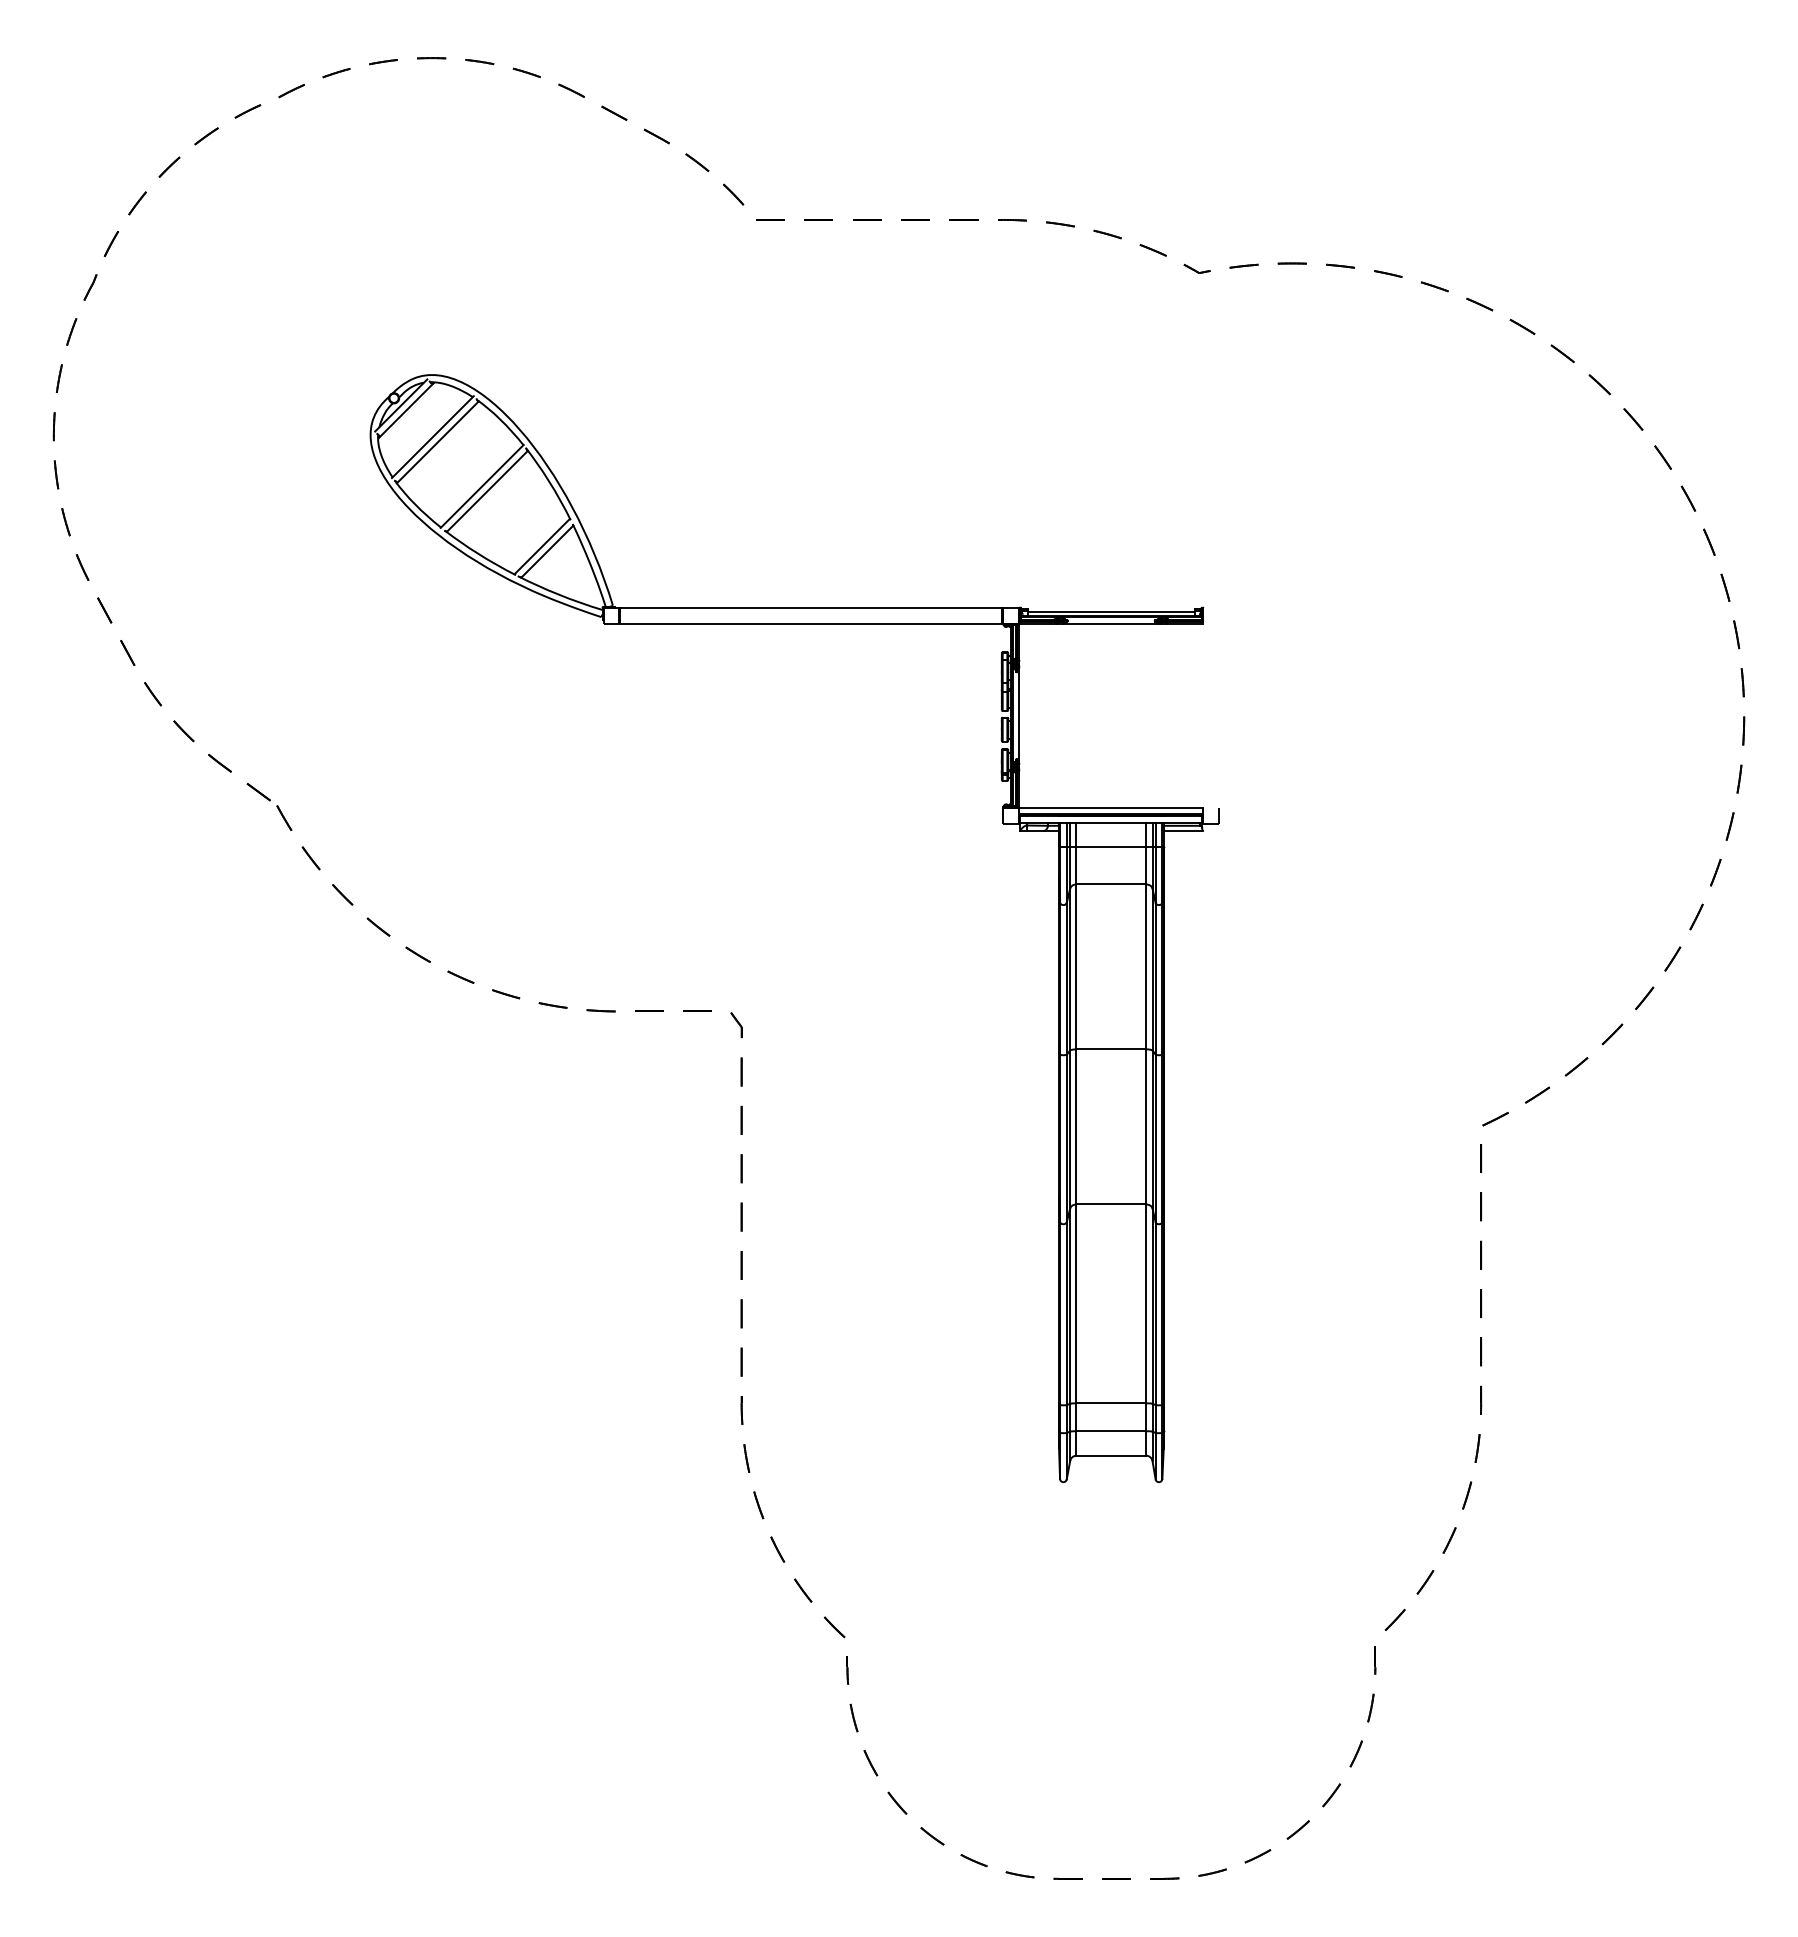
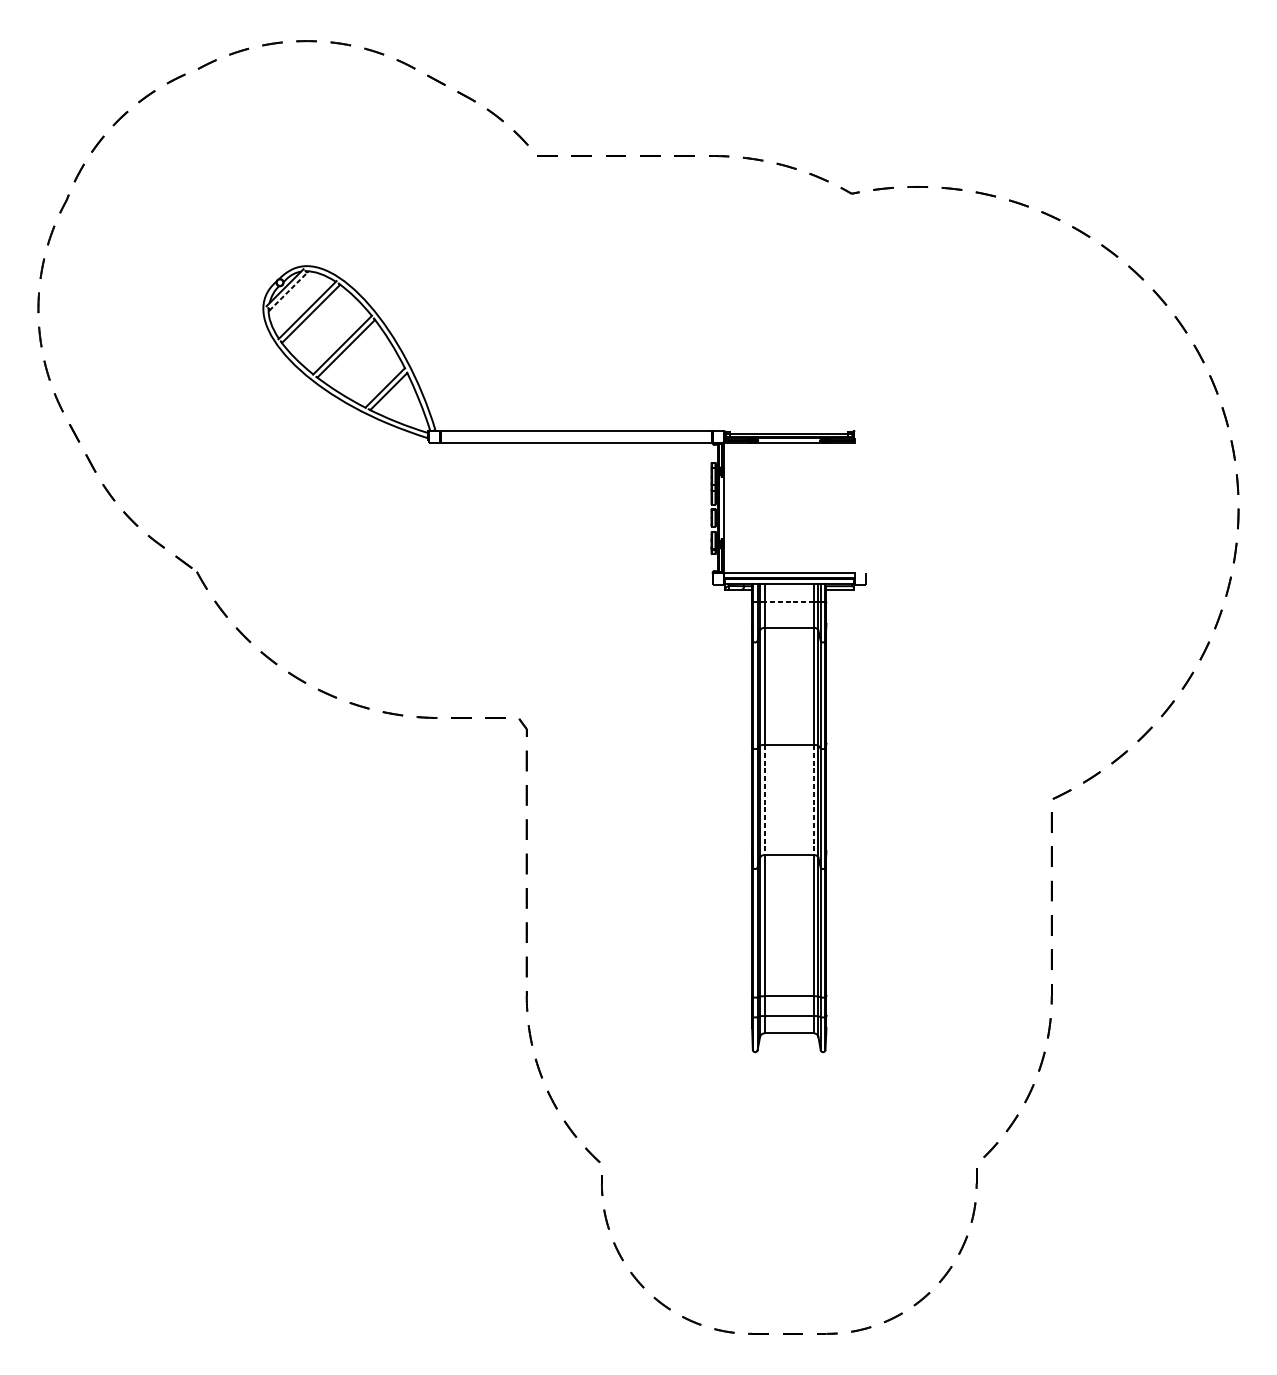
line: (406, 410) -> (288, 291), solid -> dashed
line: (1111, 847) -> (789, 601), solid -> dashed
line: (1076, 1126) -> (764, 799), solid -> dashed
line: (1146, 1126) -> (814, 799), solid -> dashed

